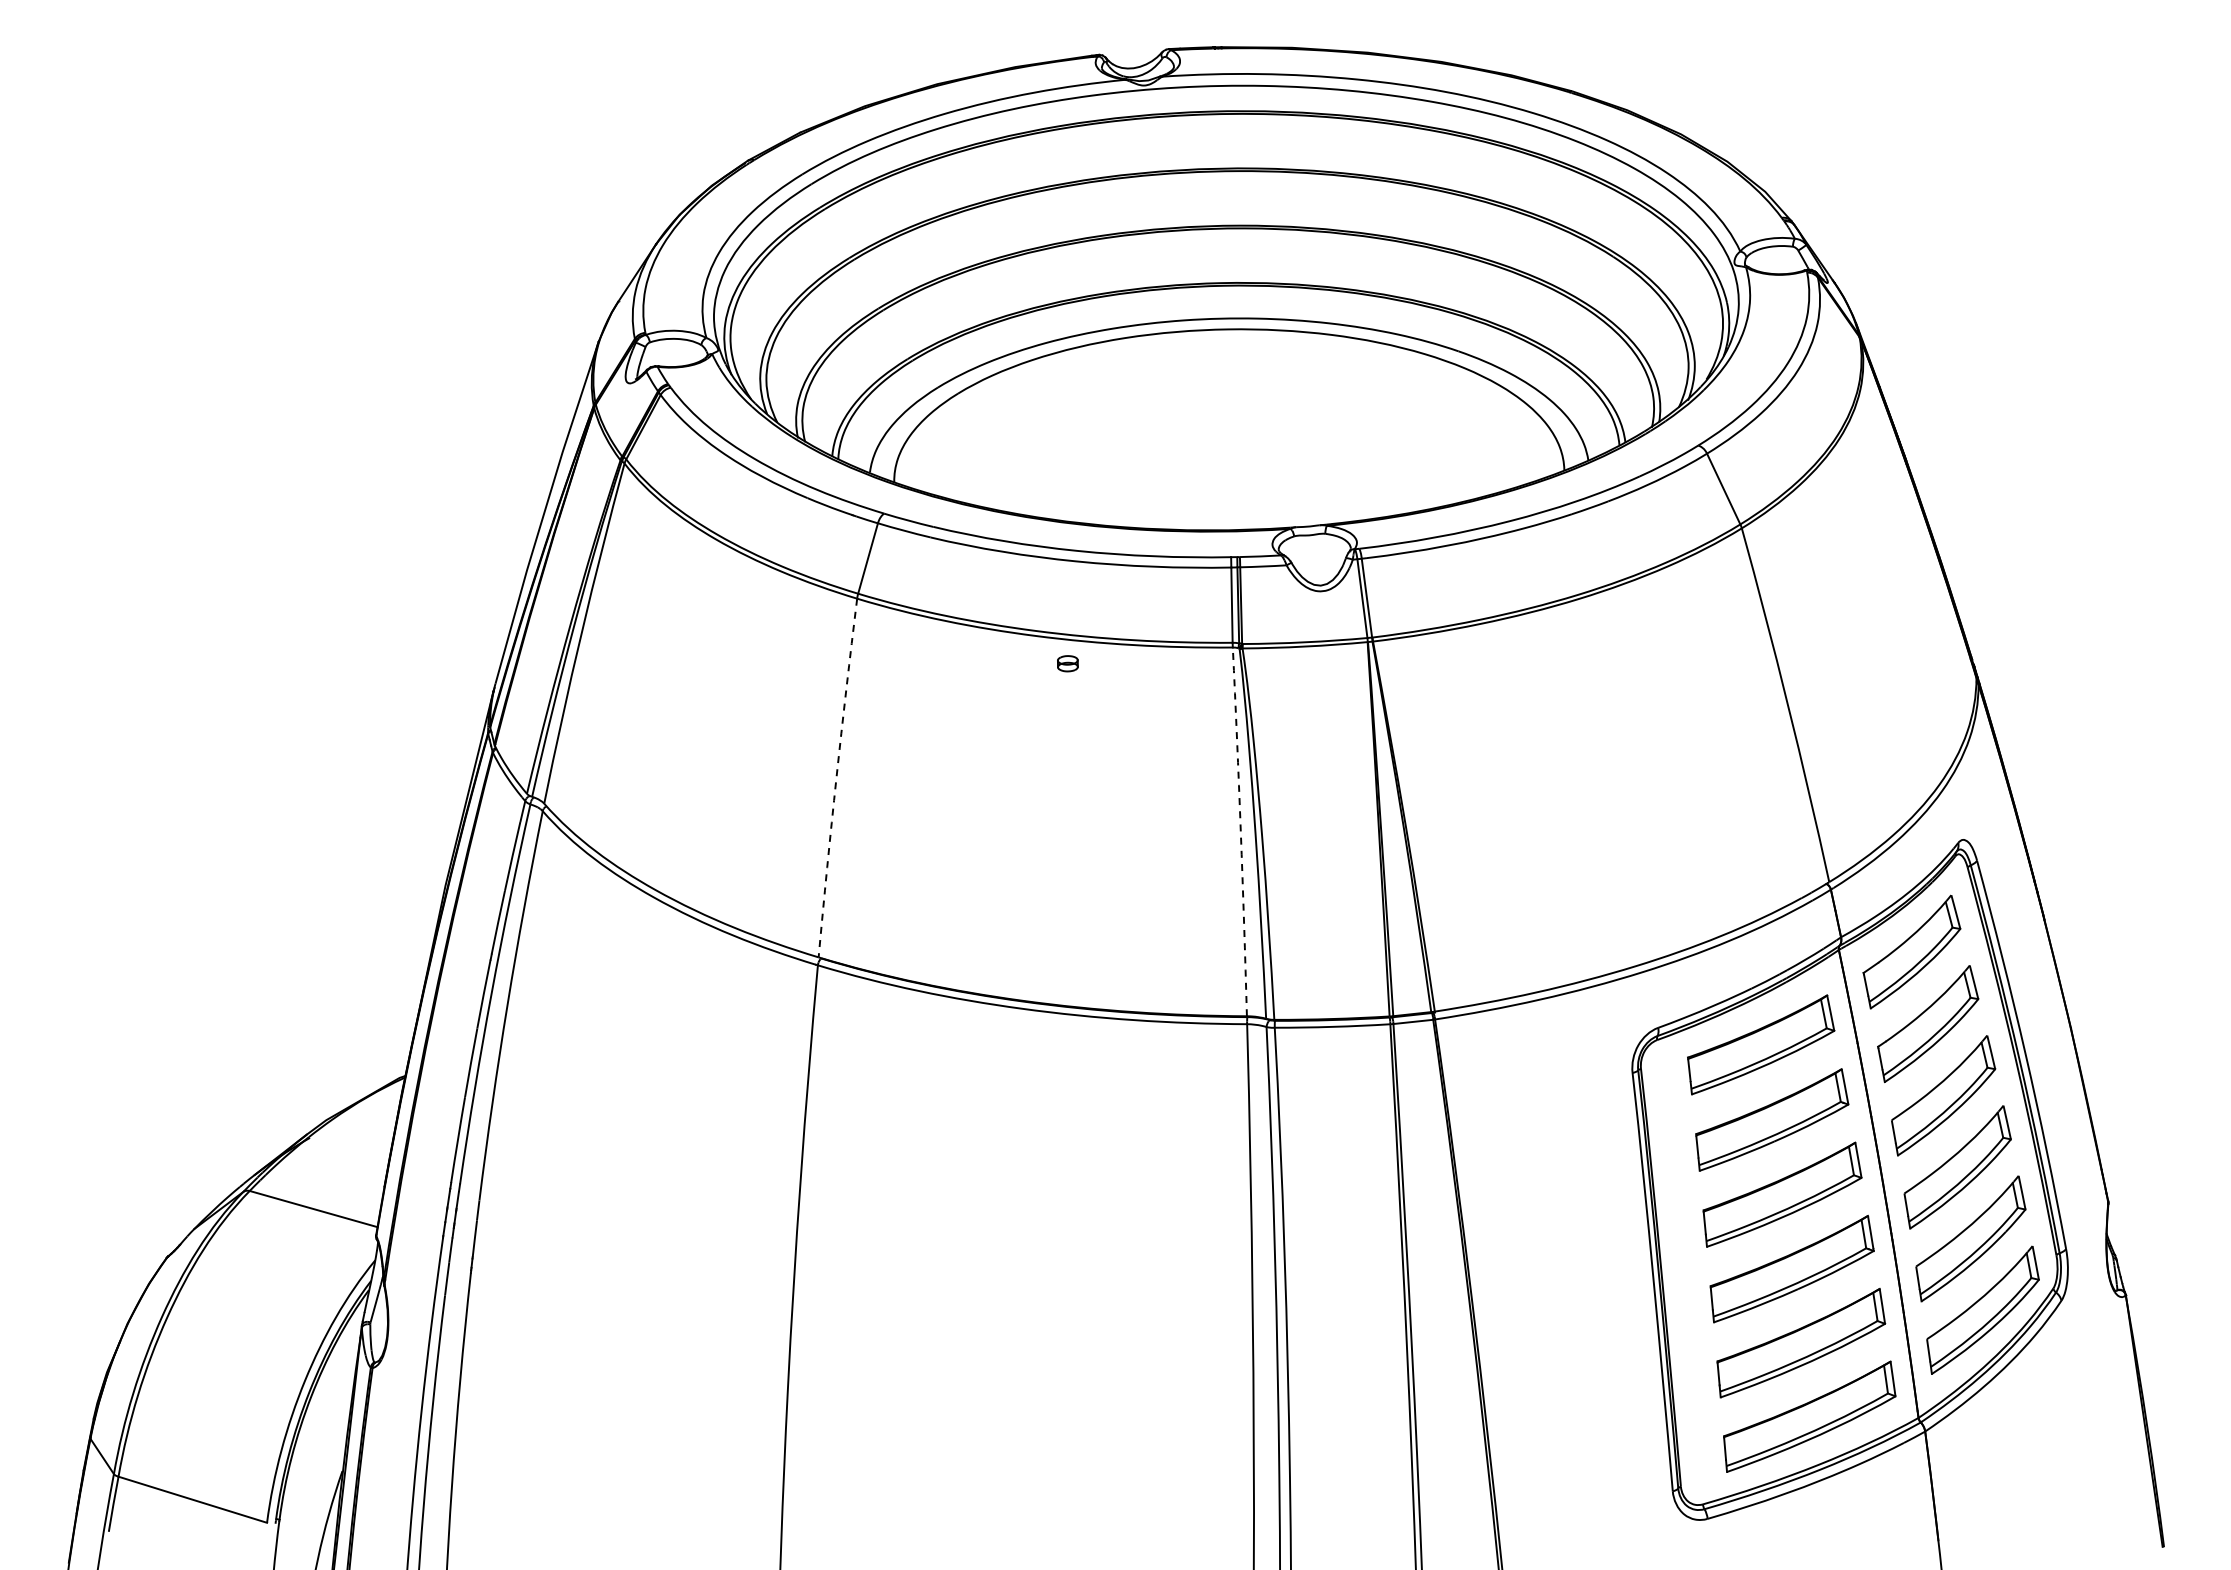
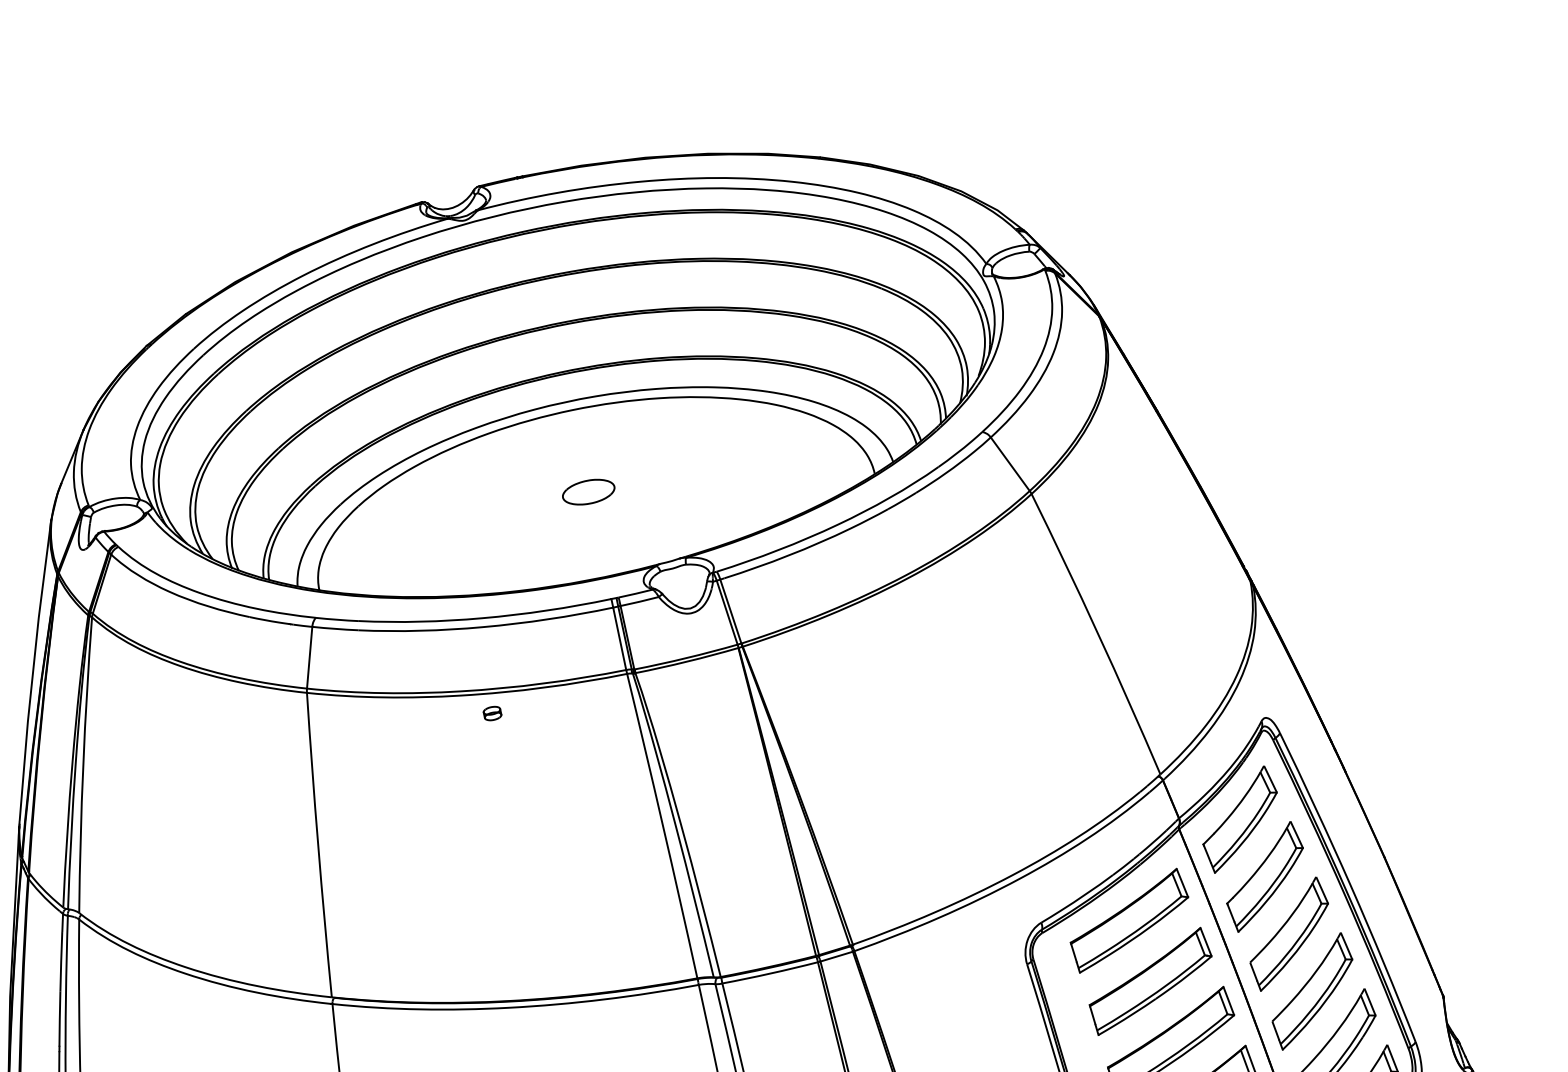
part: (1228, 427) -> (588, 491), added
arc: (836, 777) -> (318, 844), dashed -> solid
arc: (1240, 831) -> (662, 825), dashed -> solid

